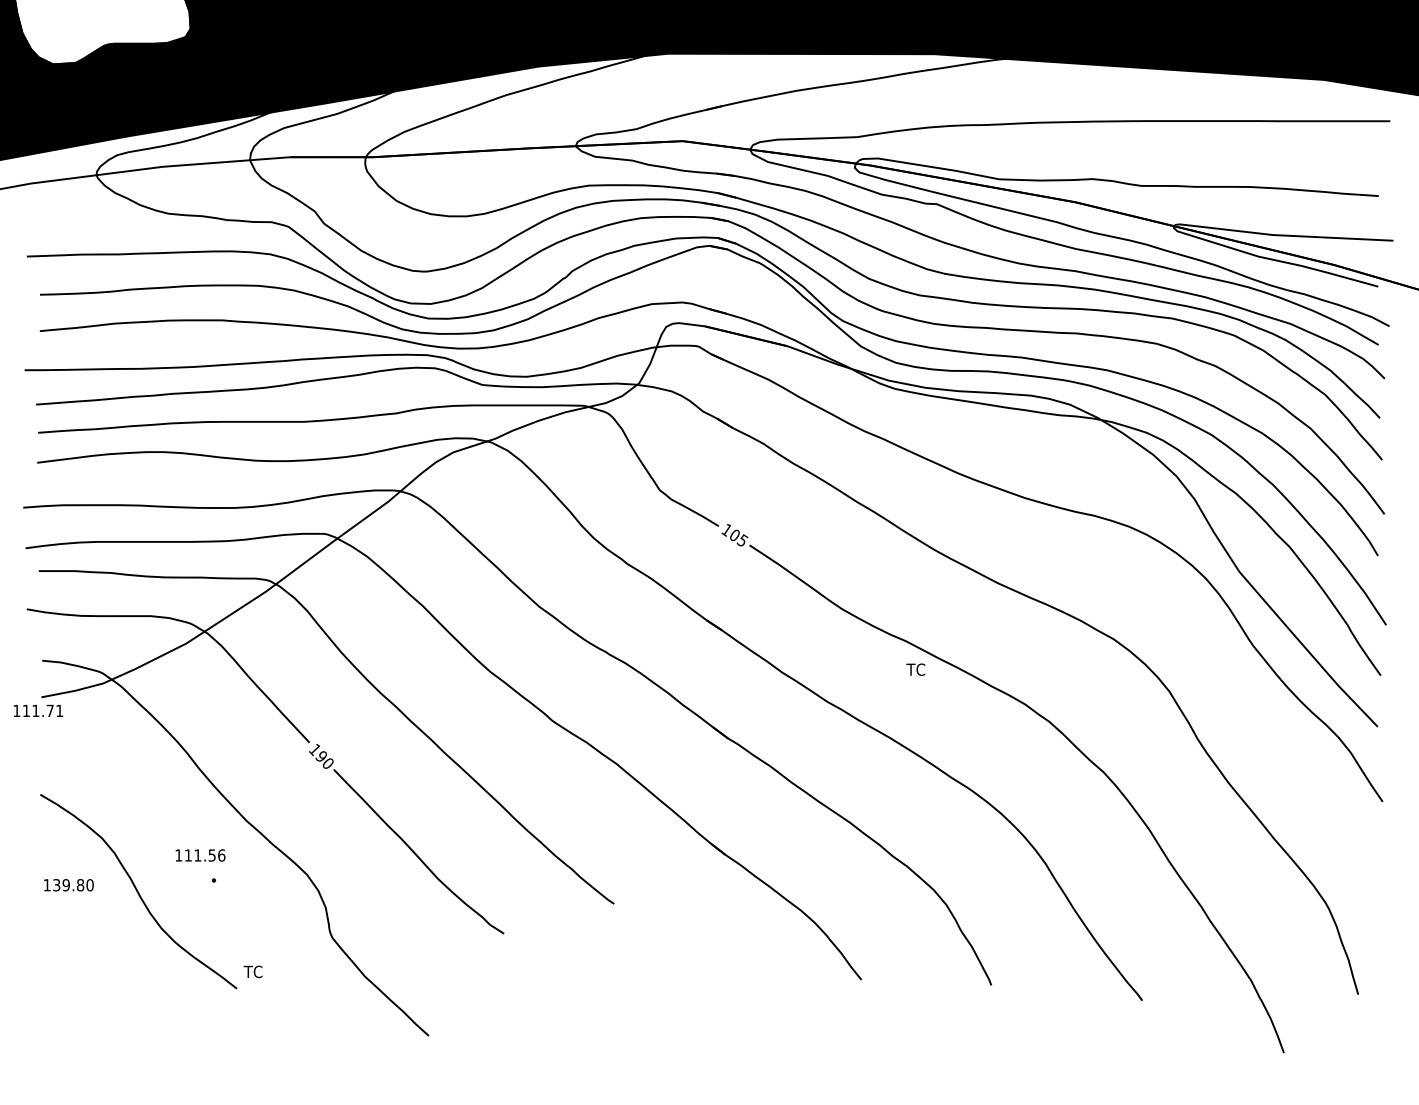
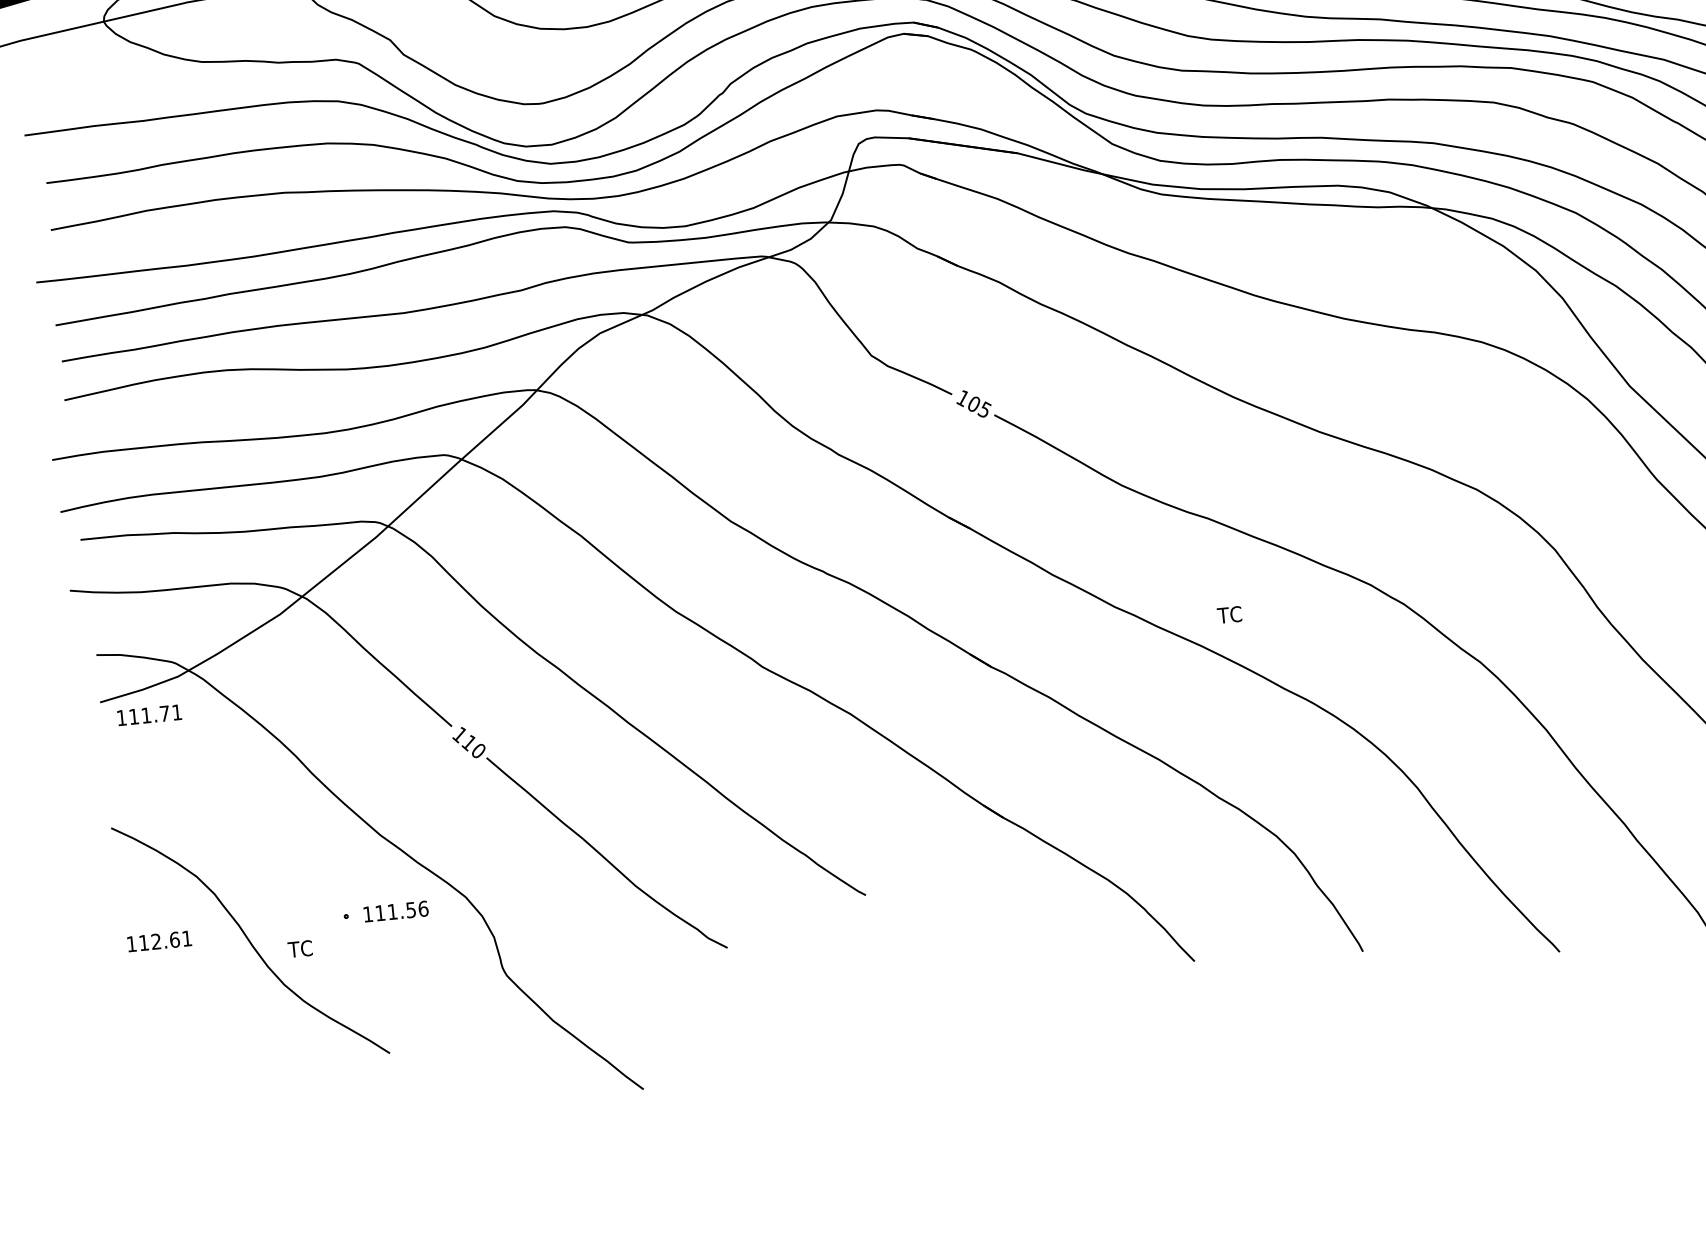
text: (915, 669) -> (1229, 614), moved
text: (38, 710) -> (149, 714), moved
text: (320, 756) -> (467, 742), 190 -> 110
text: (200, 855) -> (396, 911), moved
text: (73, 885) -> (165, 941), 139.80 -> 112.61
text: (252, 971) -> (299, 948), moved

